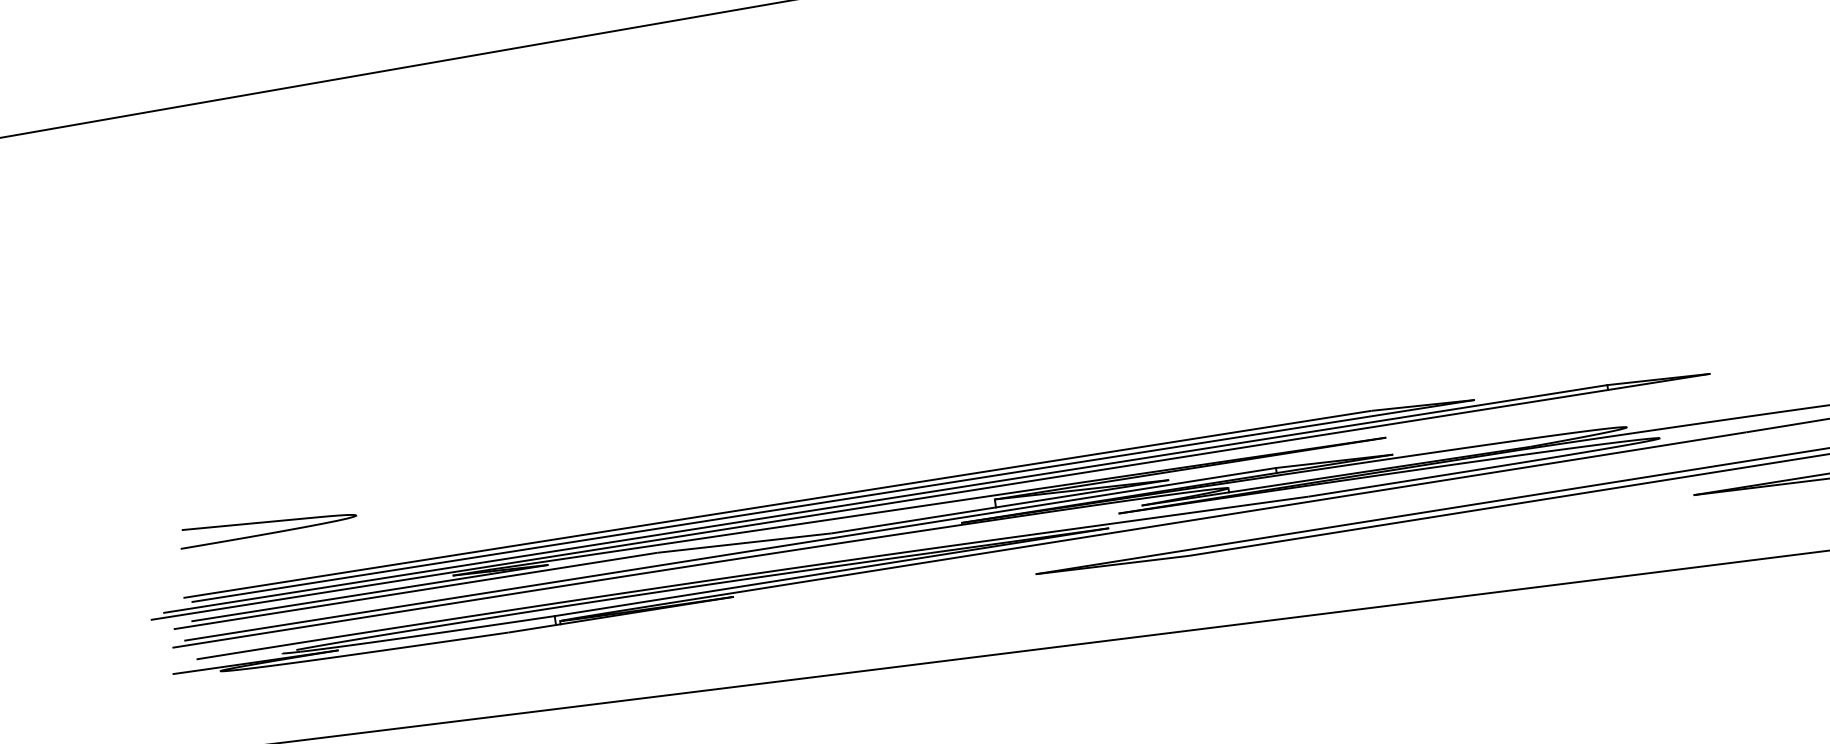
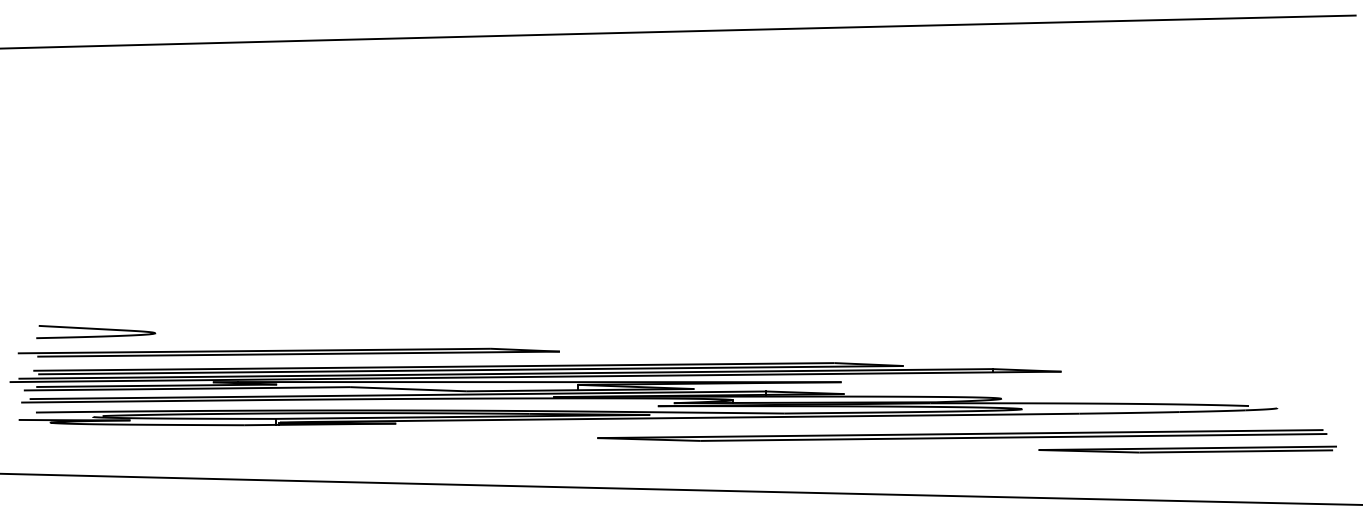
part: (558, 514) -> (288, 352), added

